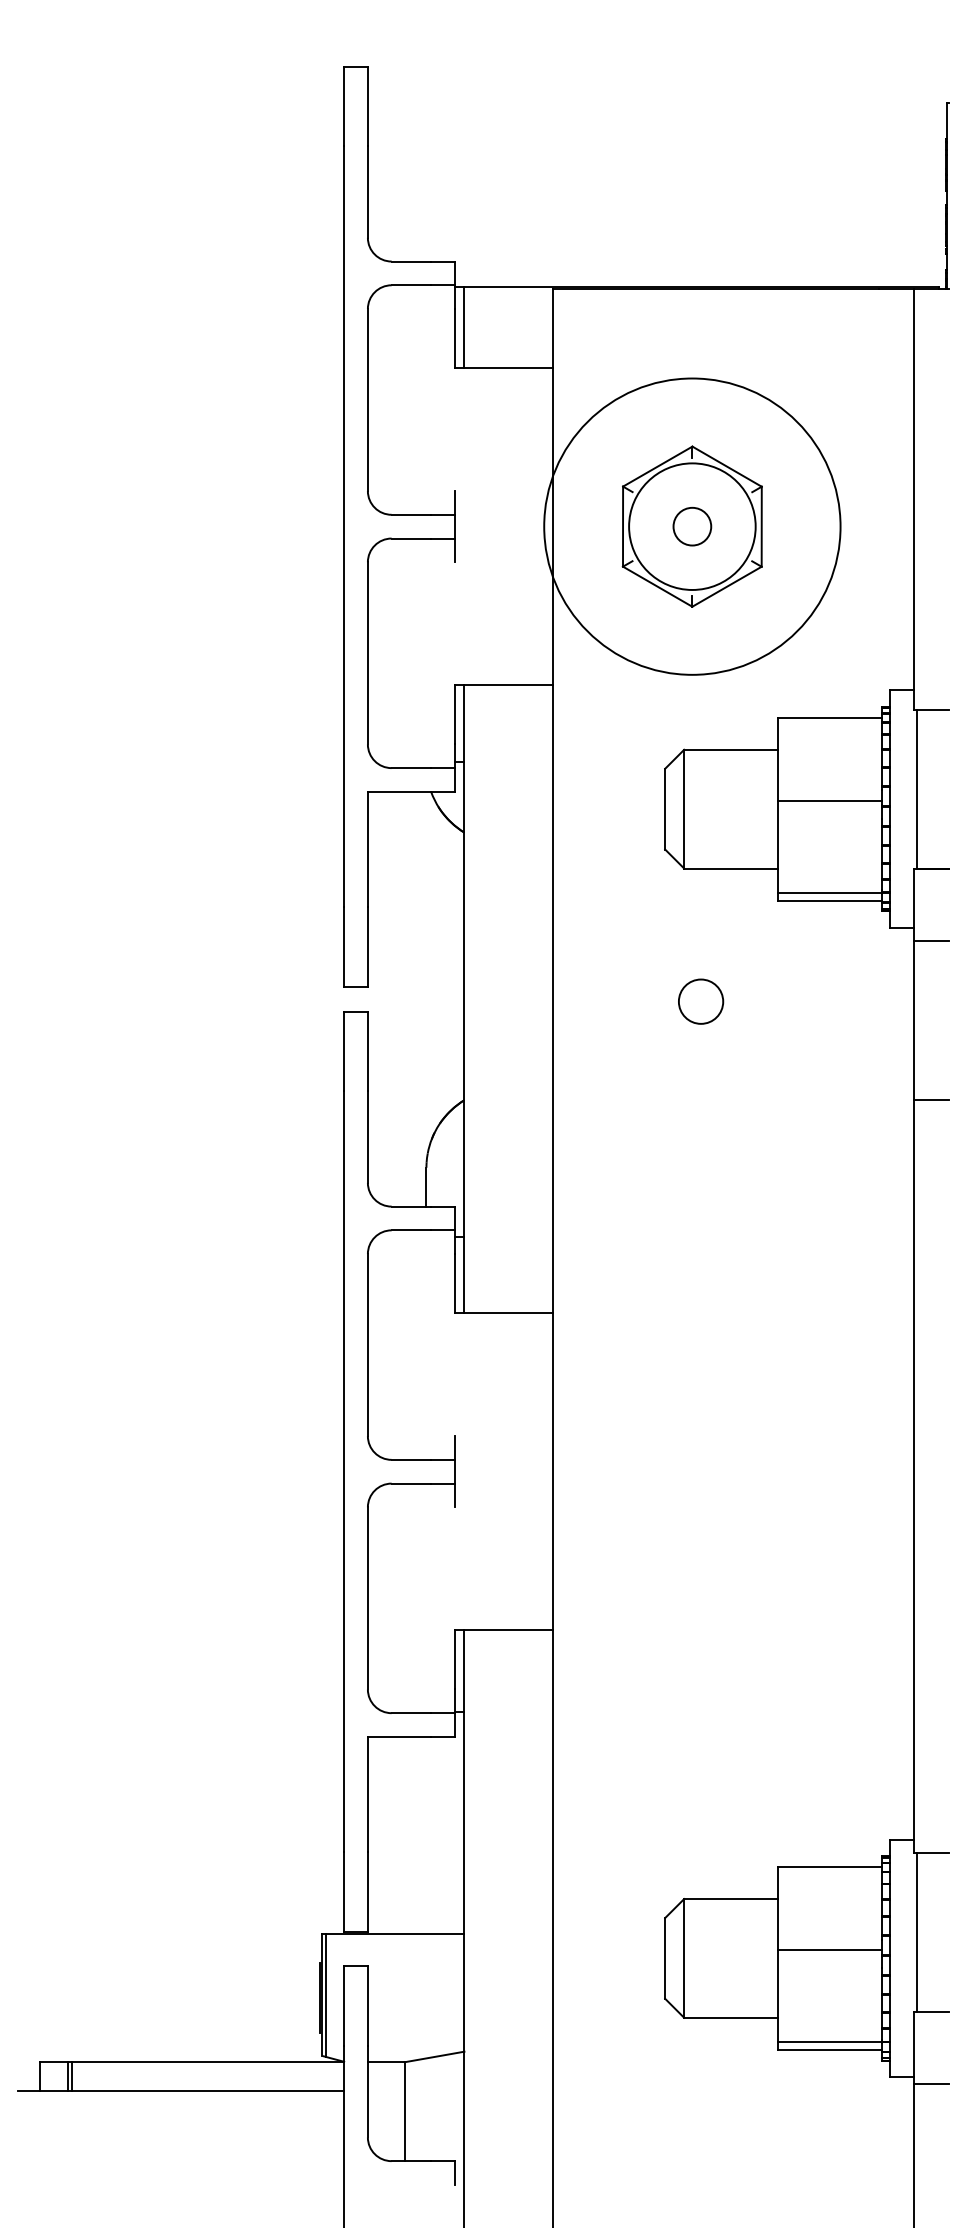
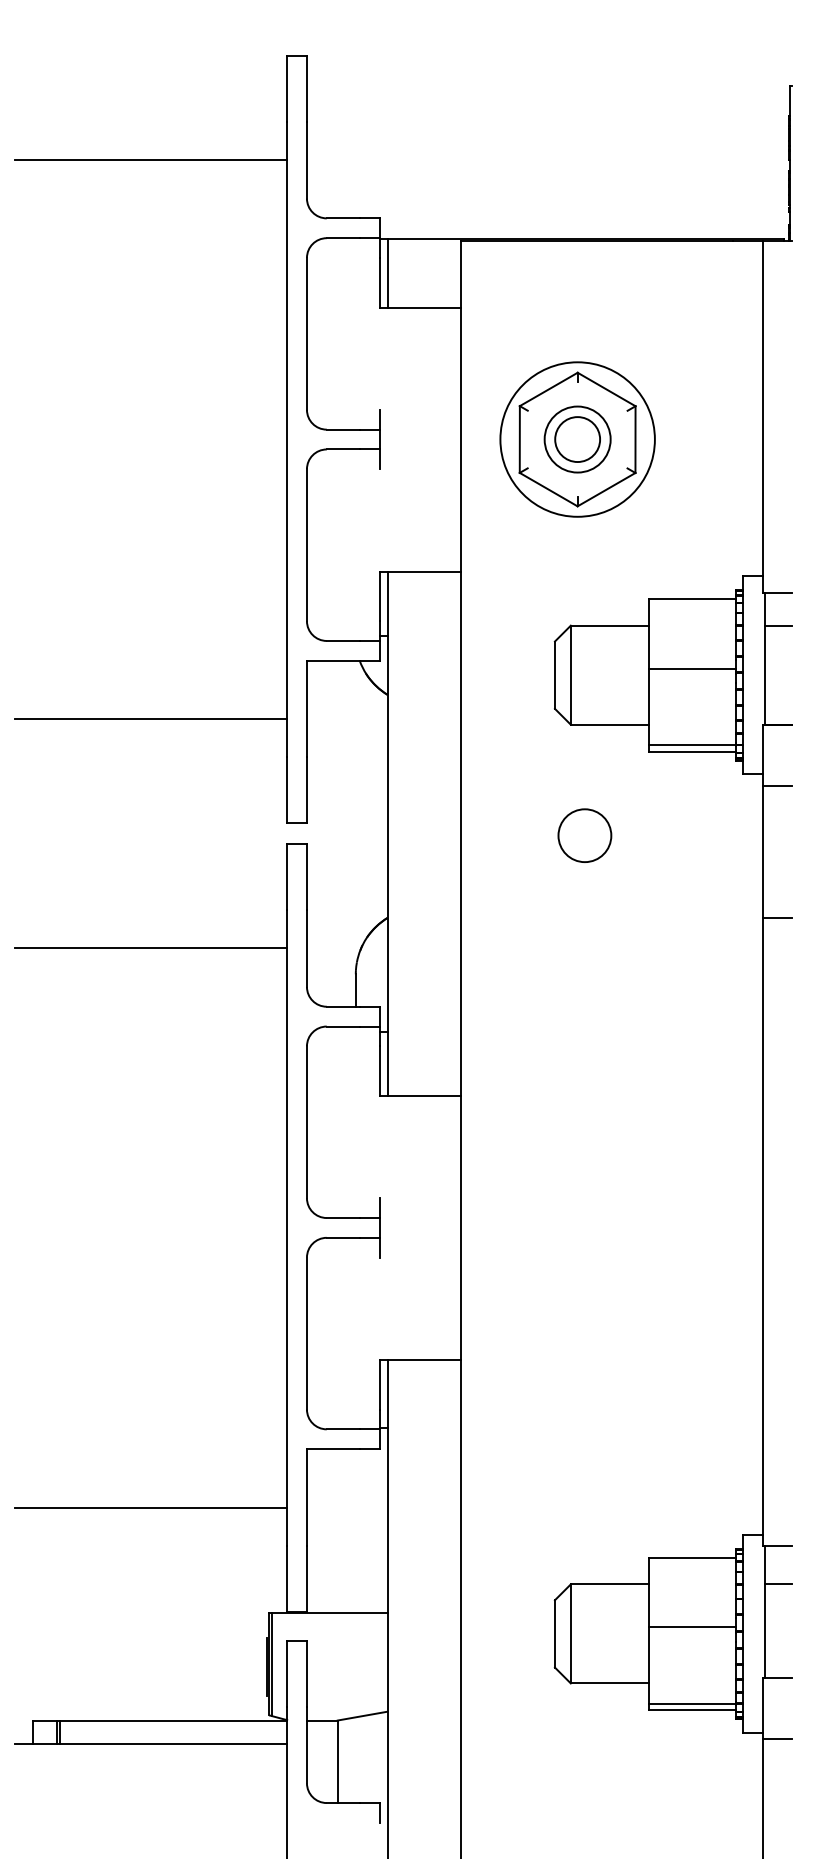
line: (181, 191) -> (151, 159), added
circle: (691, 526) -> (576, 439), size x0.62
circle: (691, 526) -> (576, 439), size x0.62
circle: (692, 526) -> (577, 439), size x1.43
line: (932, 749) -> (777, 625), added
line: (181, 862) -> (151, 719), added
circle: (700, 1001) -> (584, 835), size x1.43
line: (181, 1136) -> (151, 948), added
line: (181, 1807) -> (151, 1508), added
line: (932, 1899) -> (777, 1584), added

